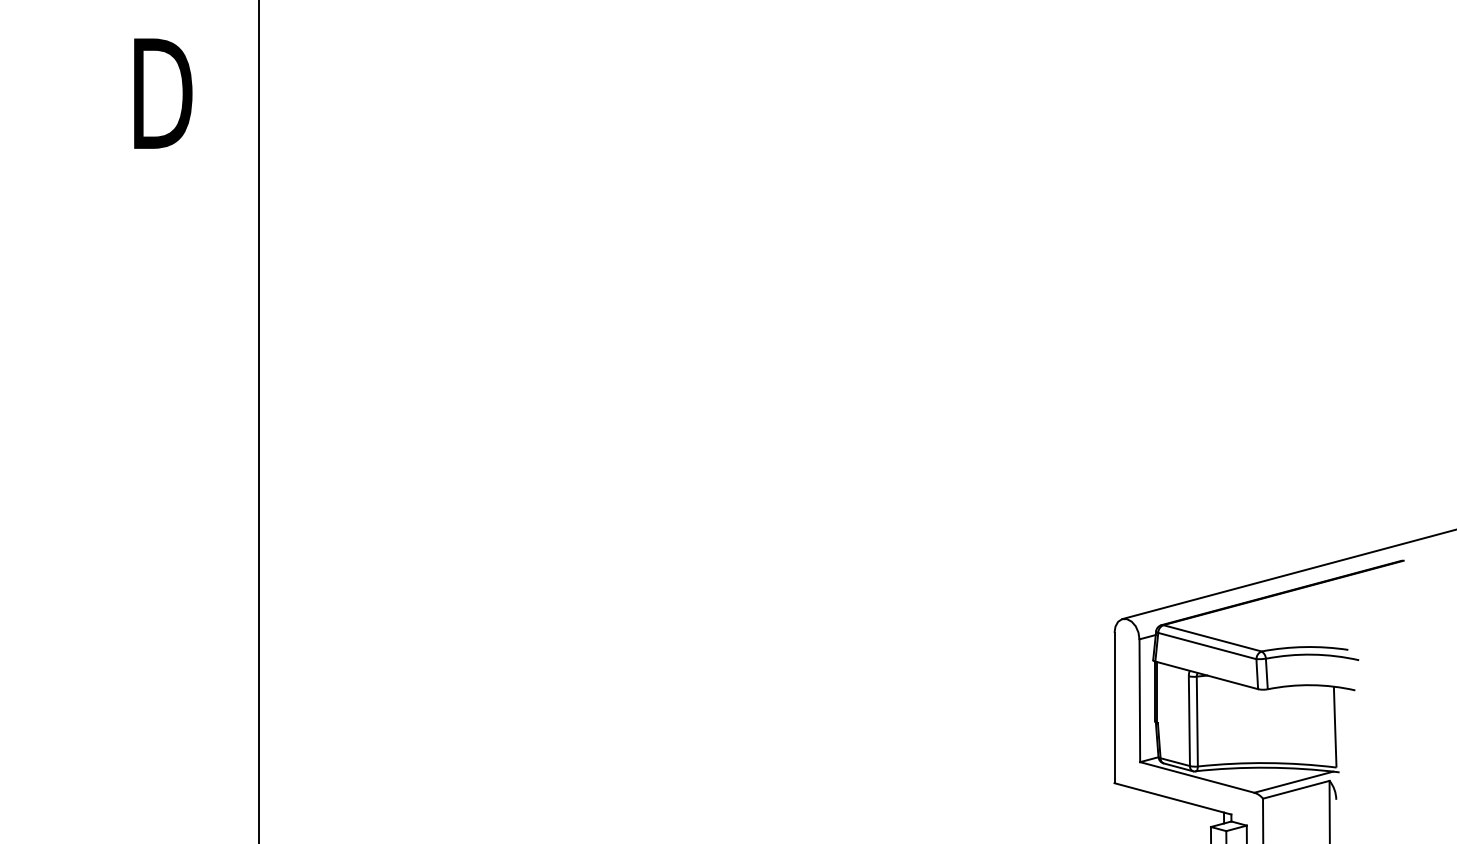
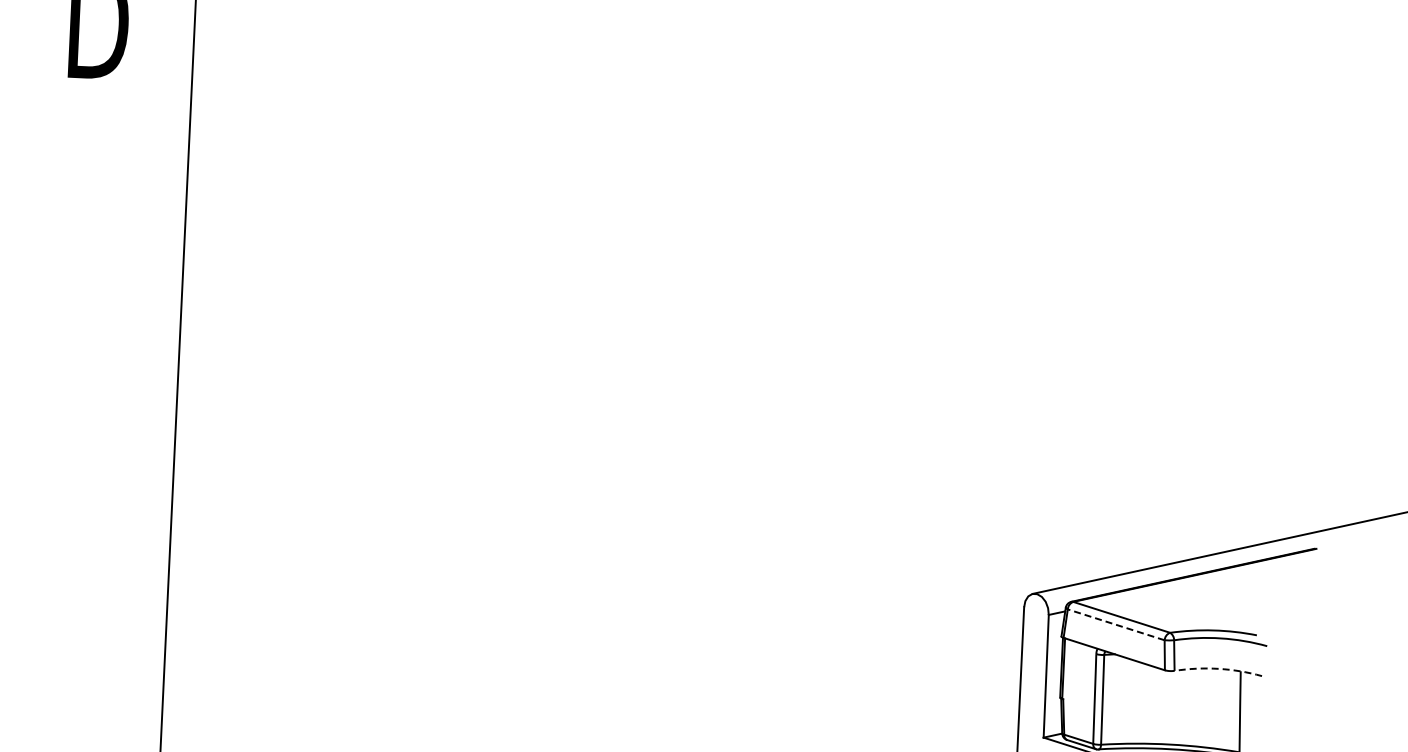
line: (1207, 646) -> (1116, 625), solid -> dashed
arc: (1311, 685) -> (1218, 669), solid -> dashed

